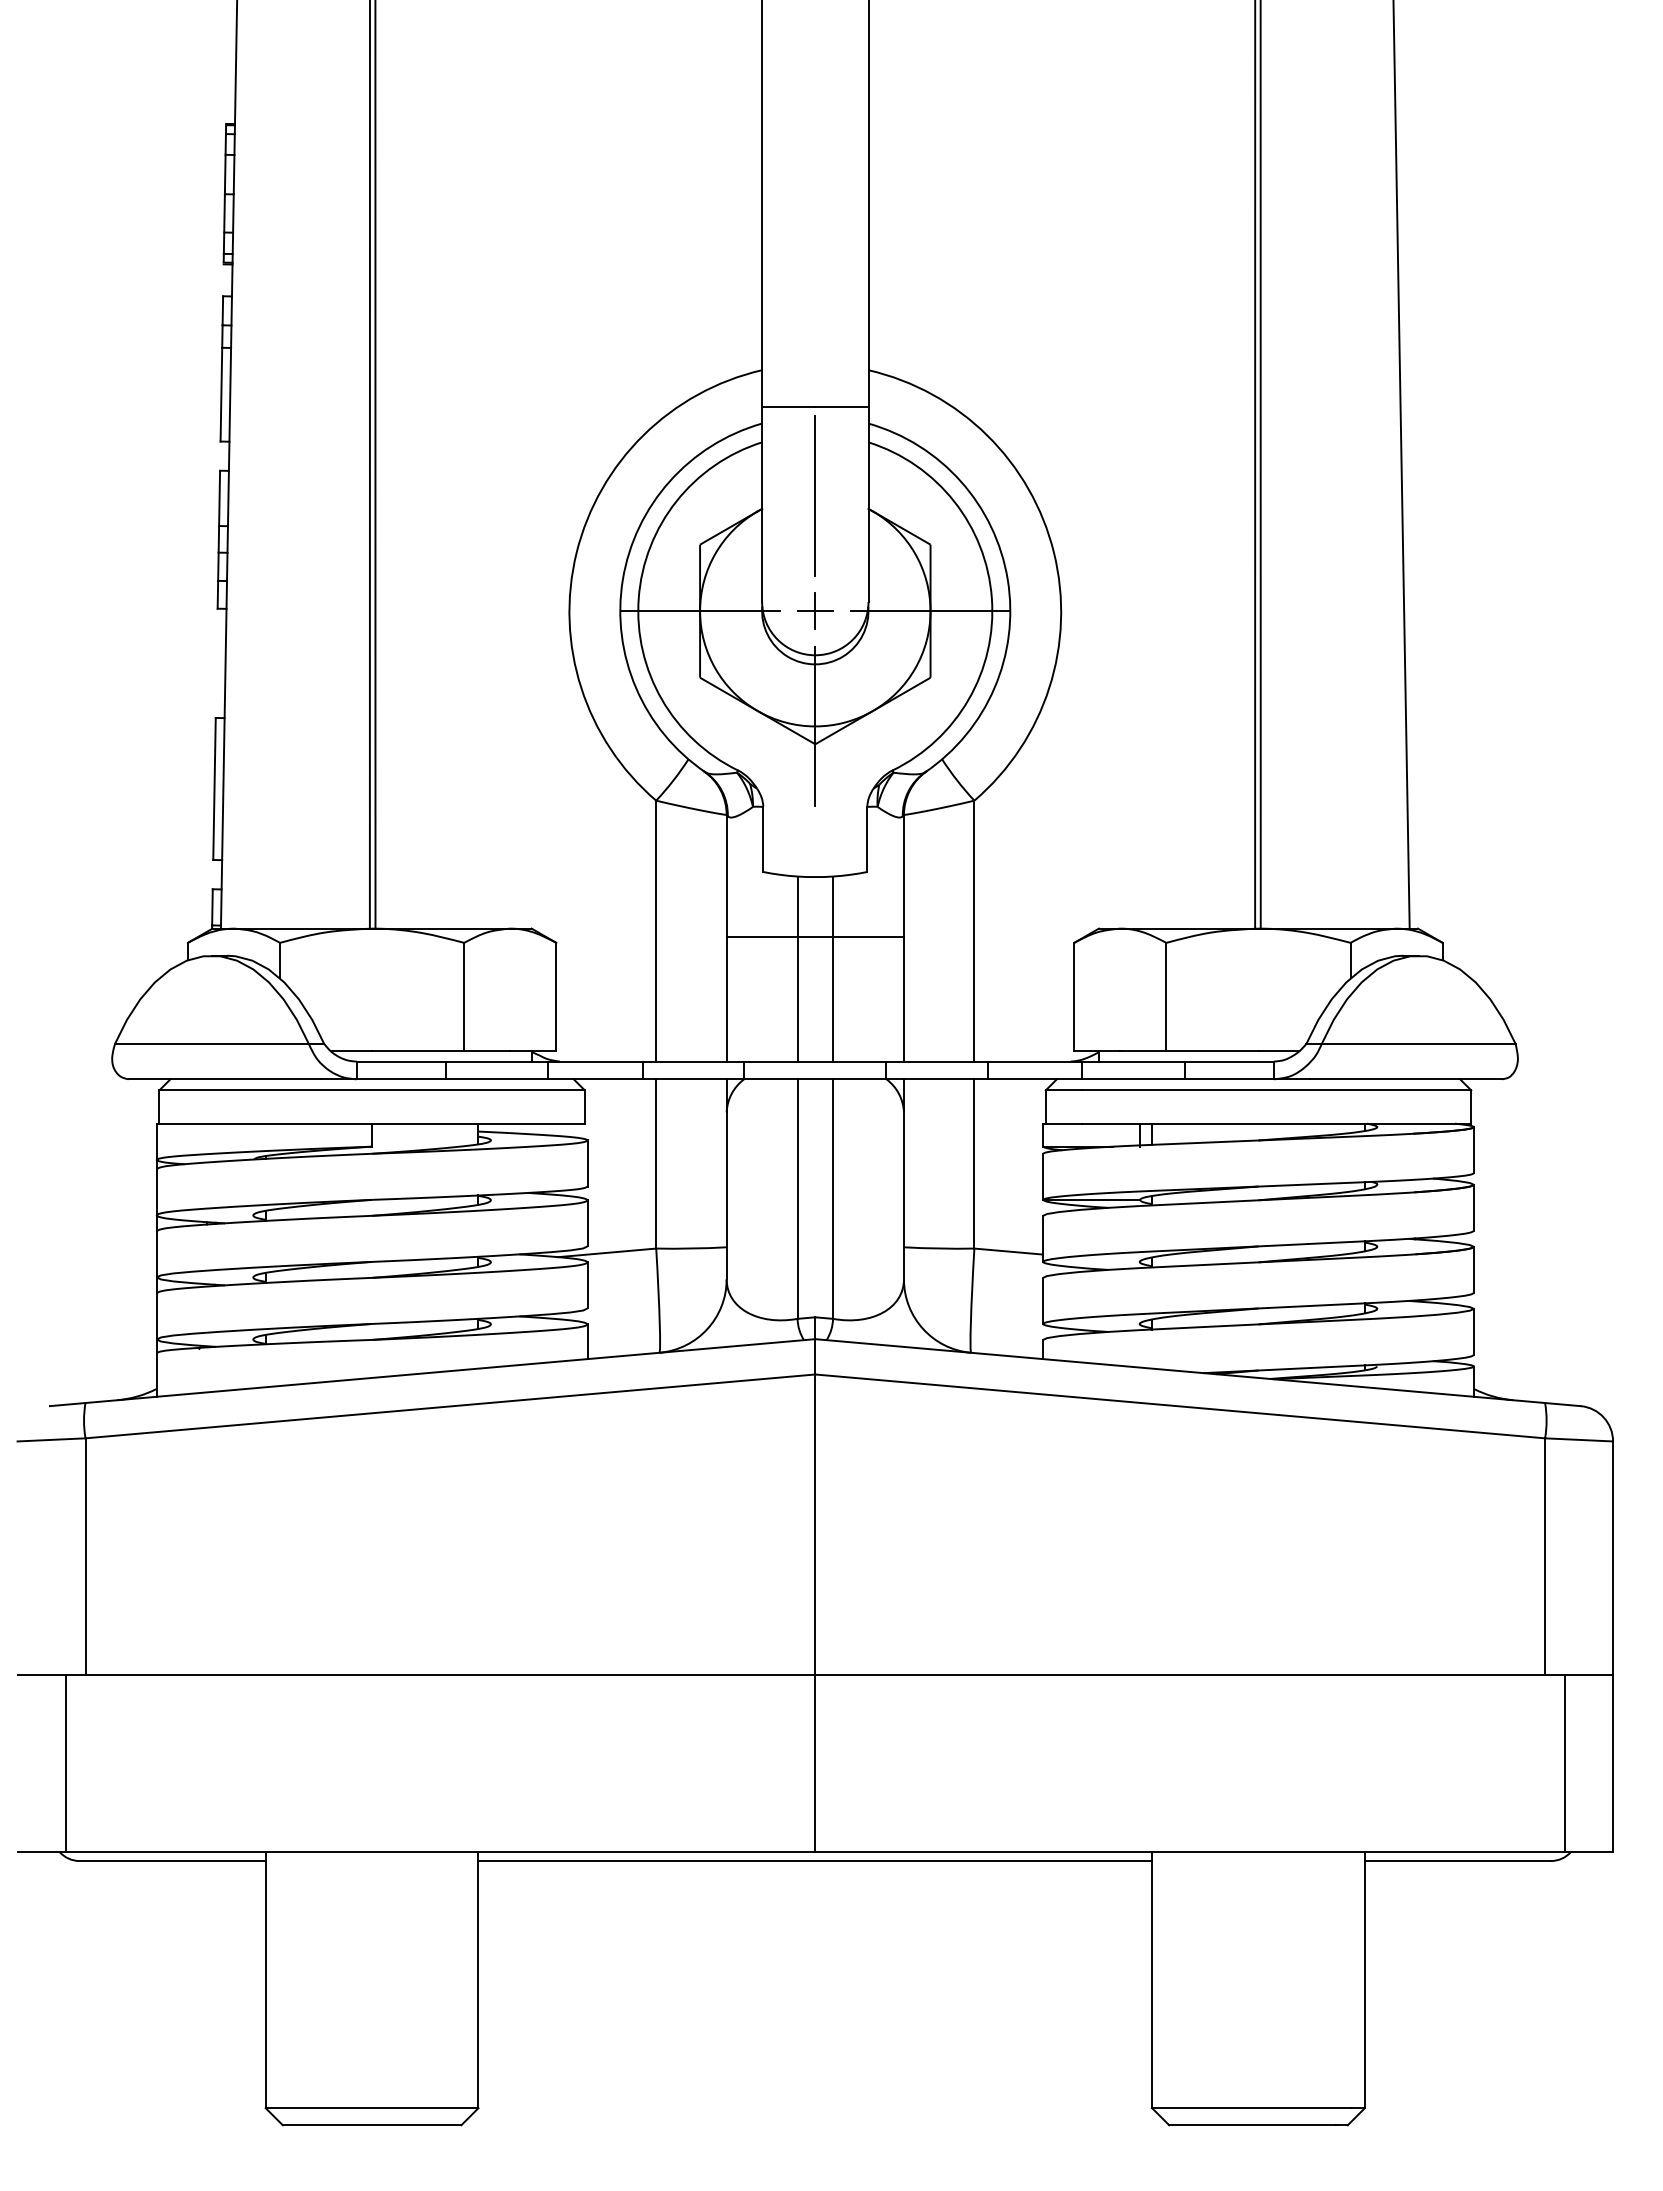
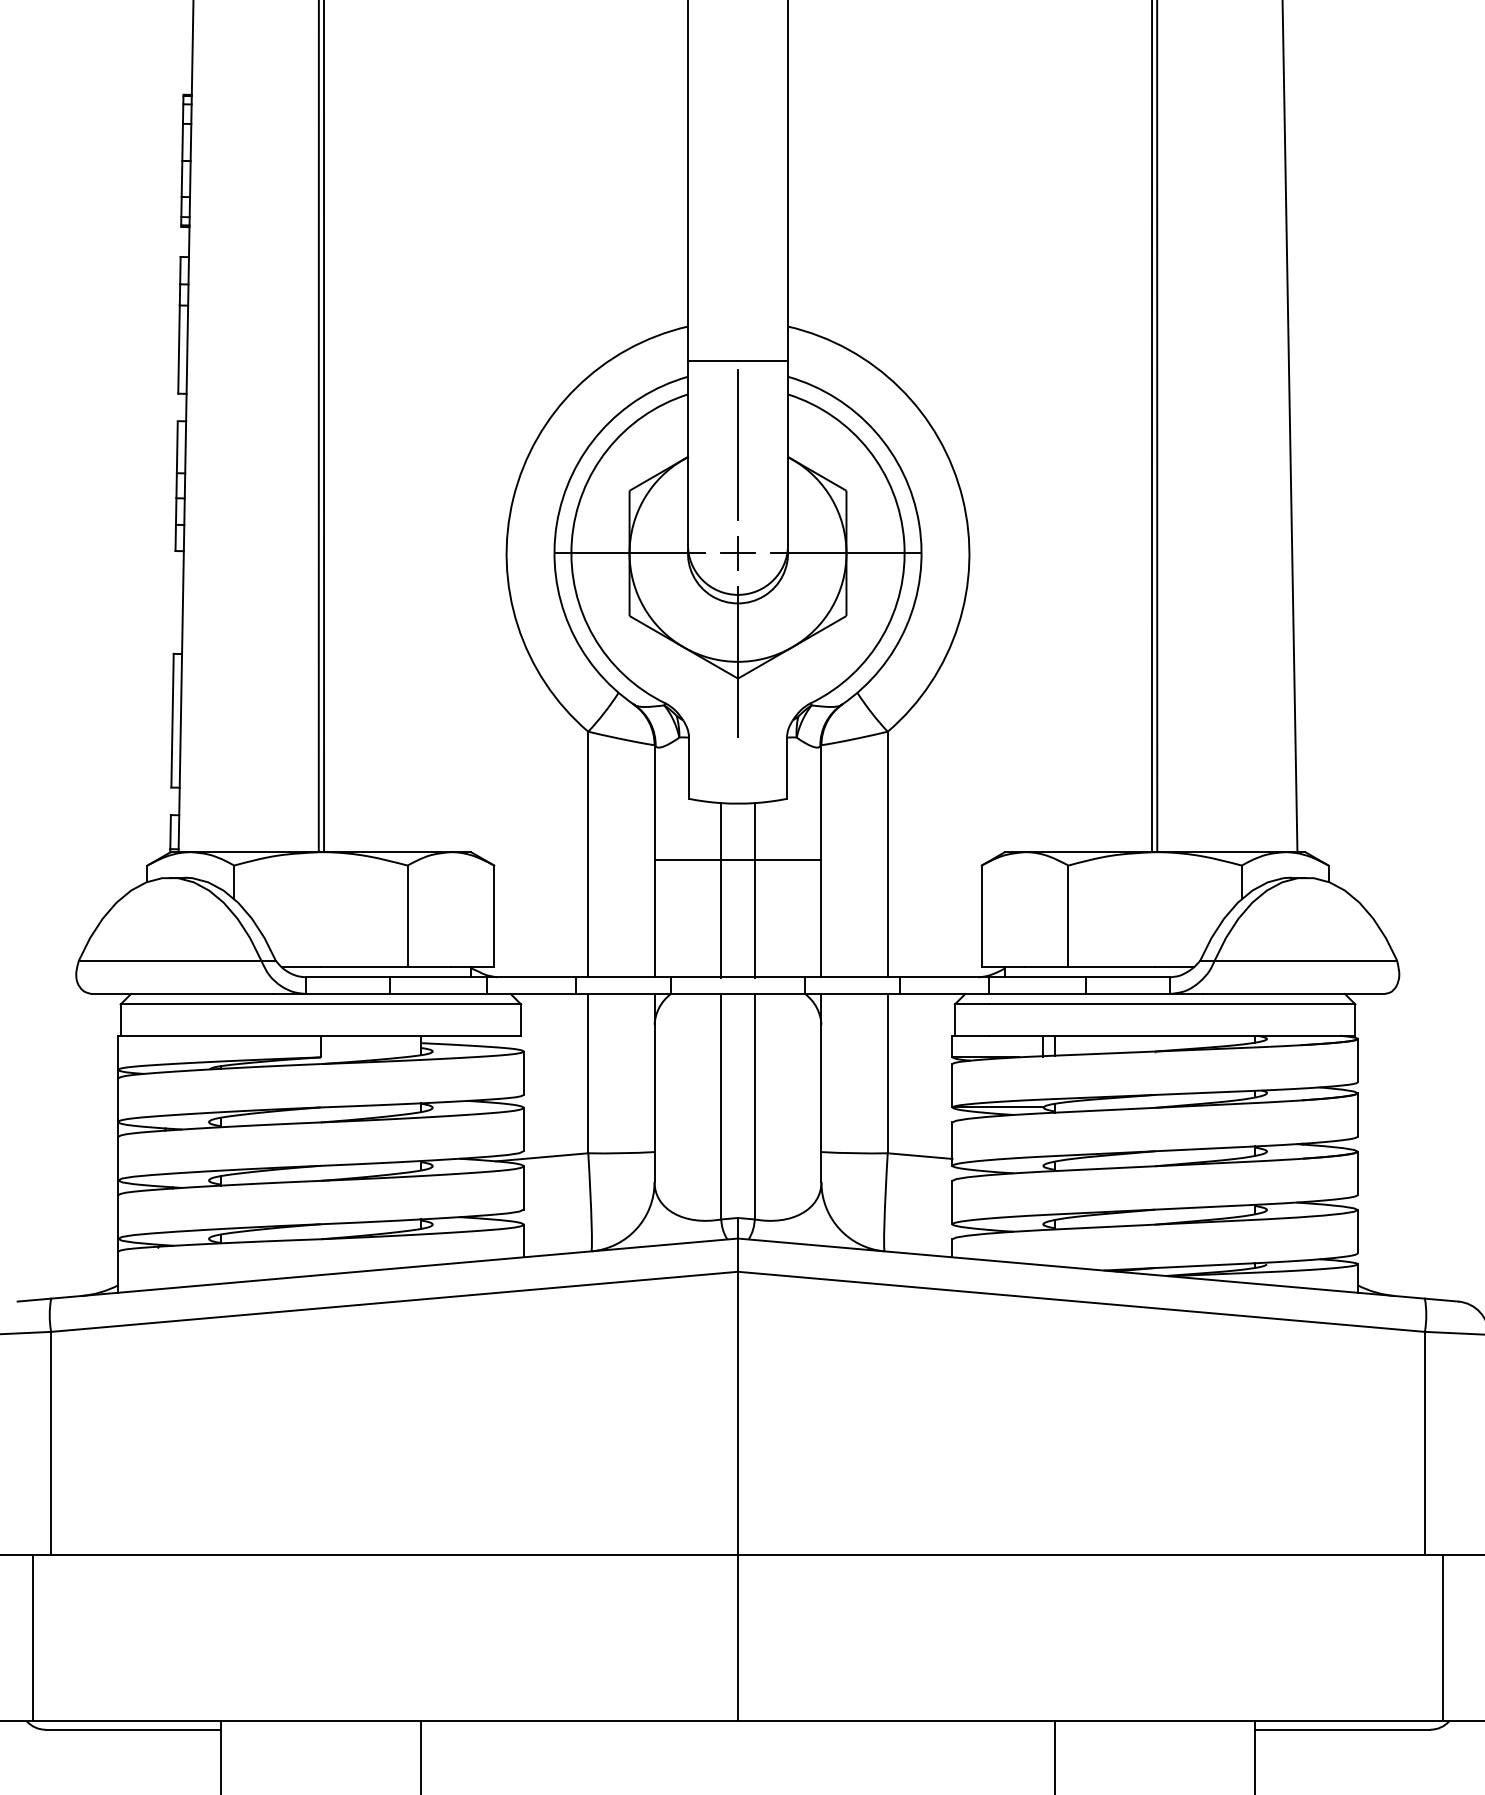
line: (815, 1861) -> (738, 1730), removed

